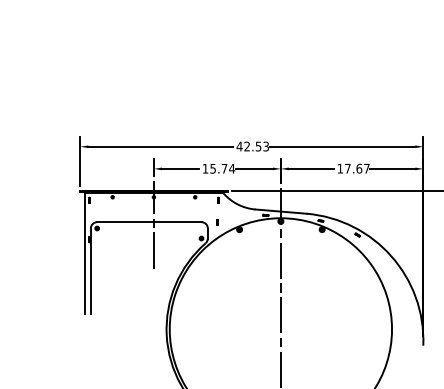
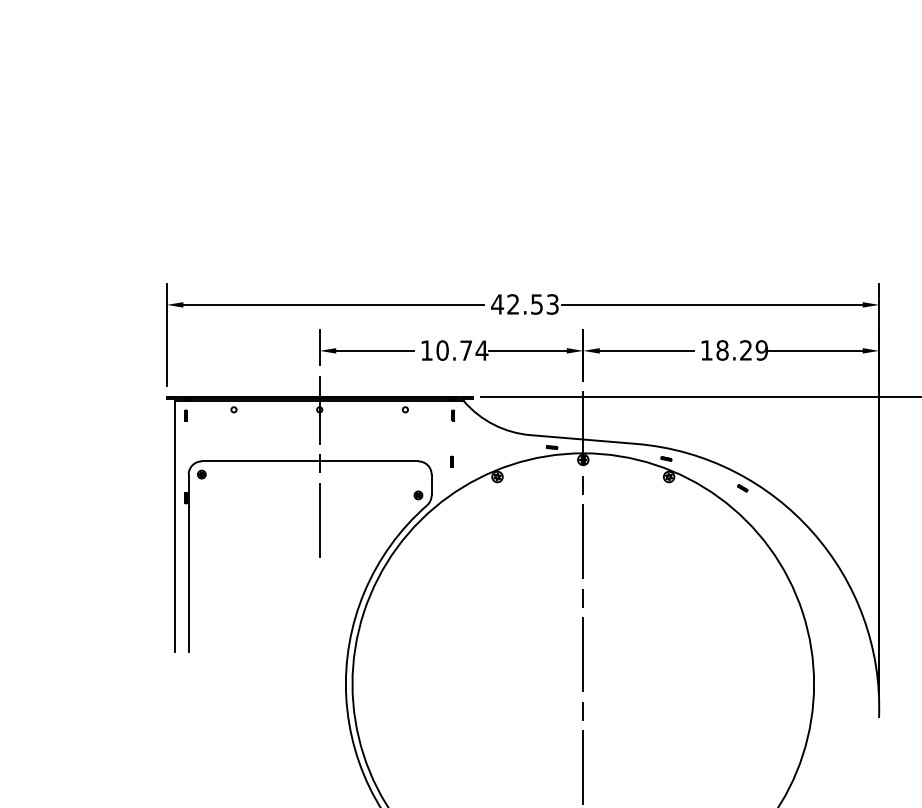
text: (213, 168) -> (443, 350), 15.74 -> 10.74
text: (357, 168) -> (742, 350), 17.67 -> 18.29

